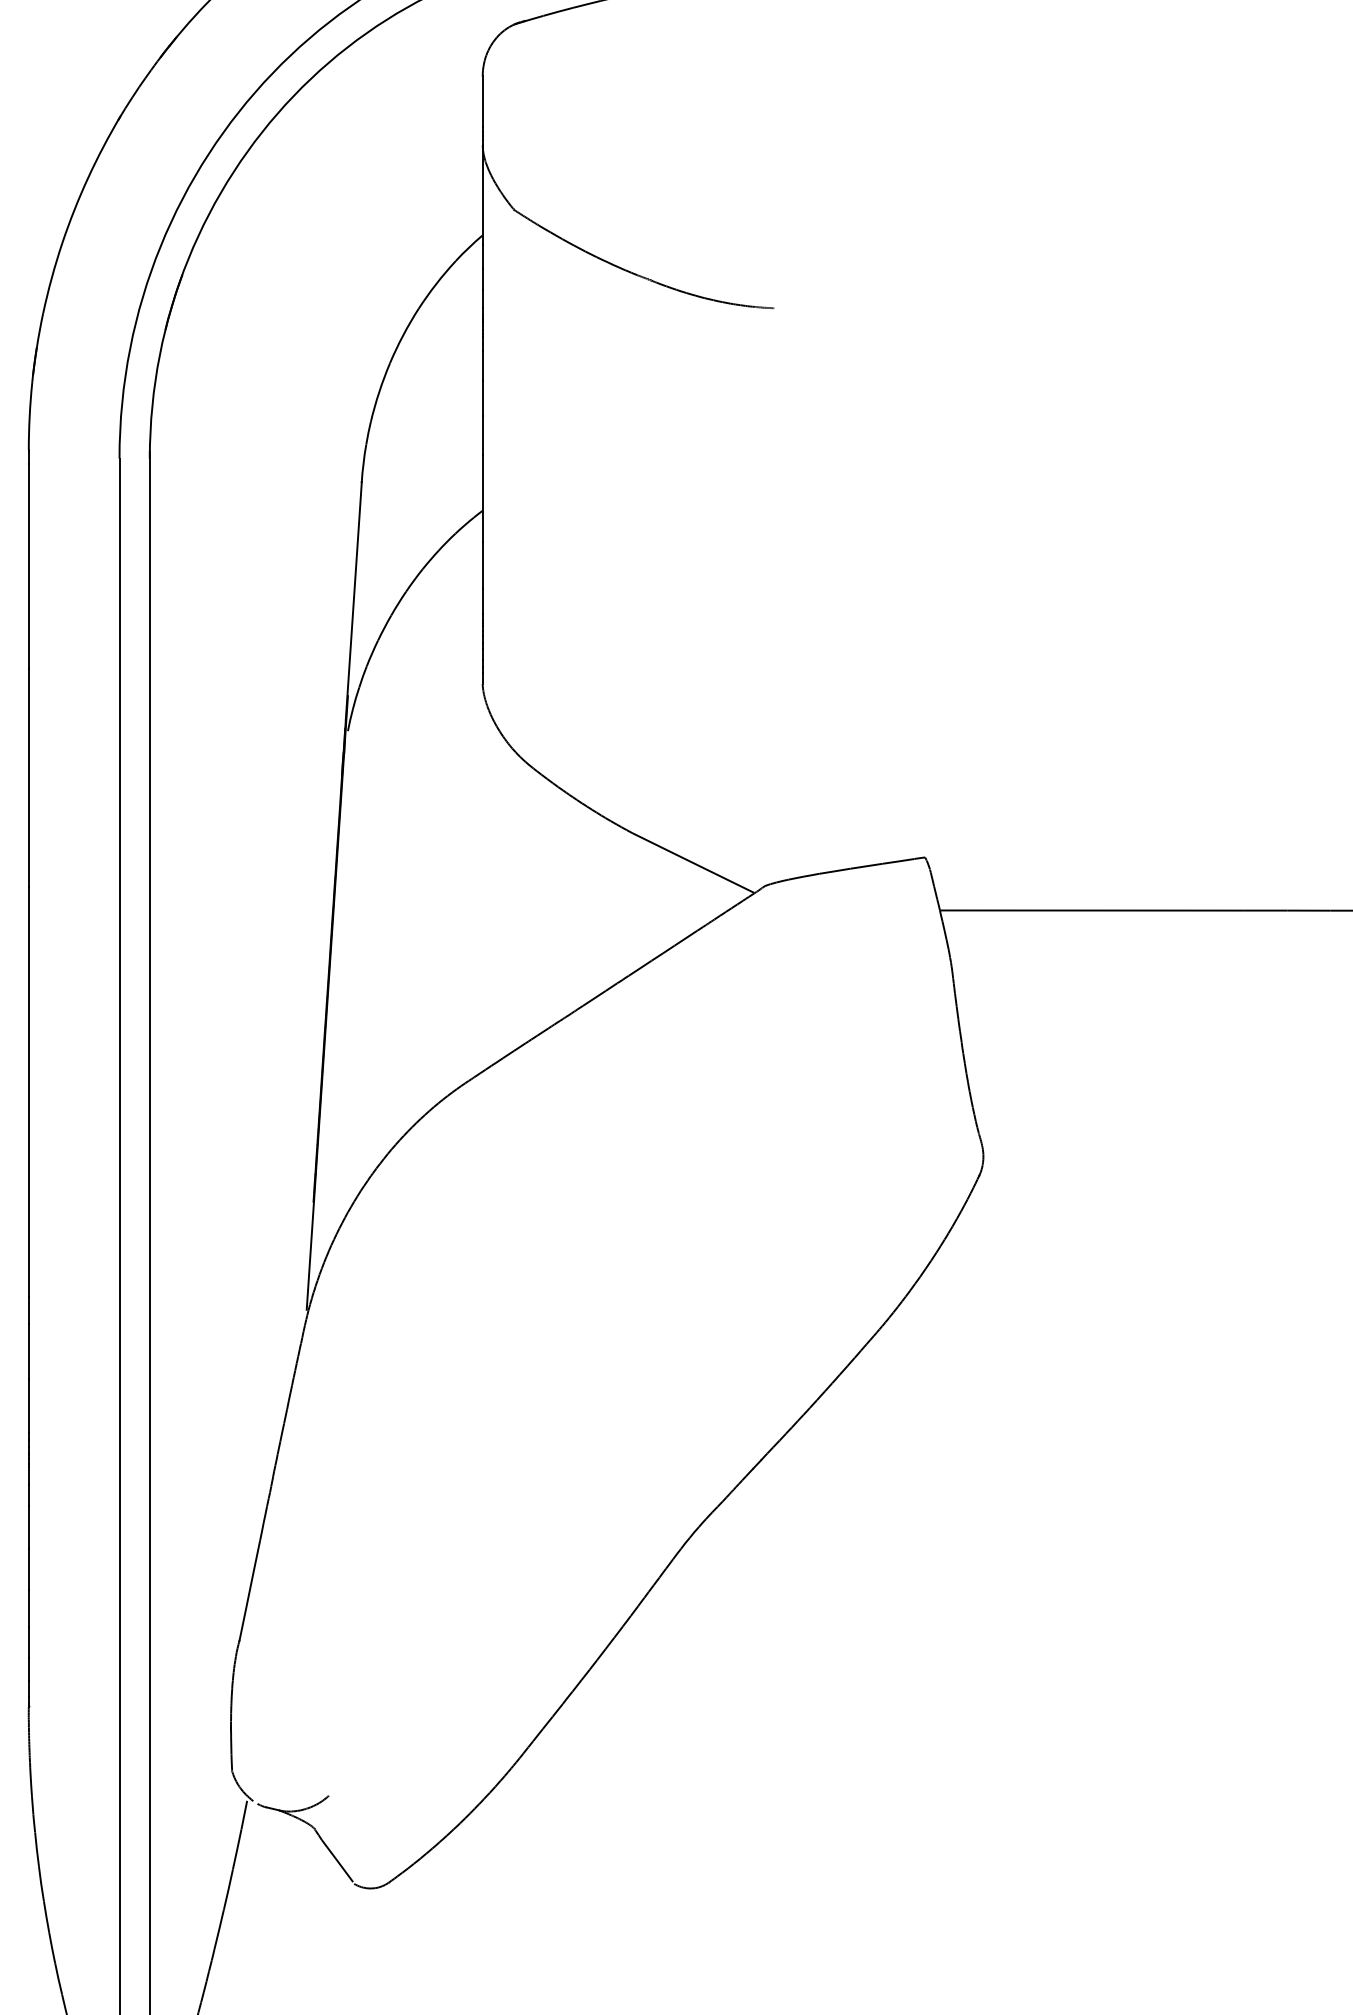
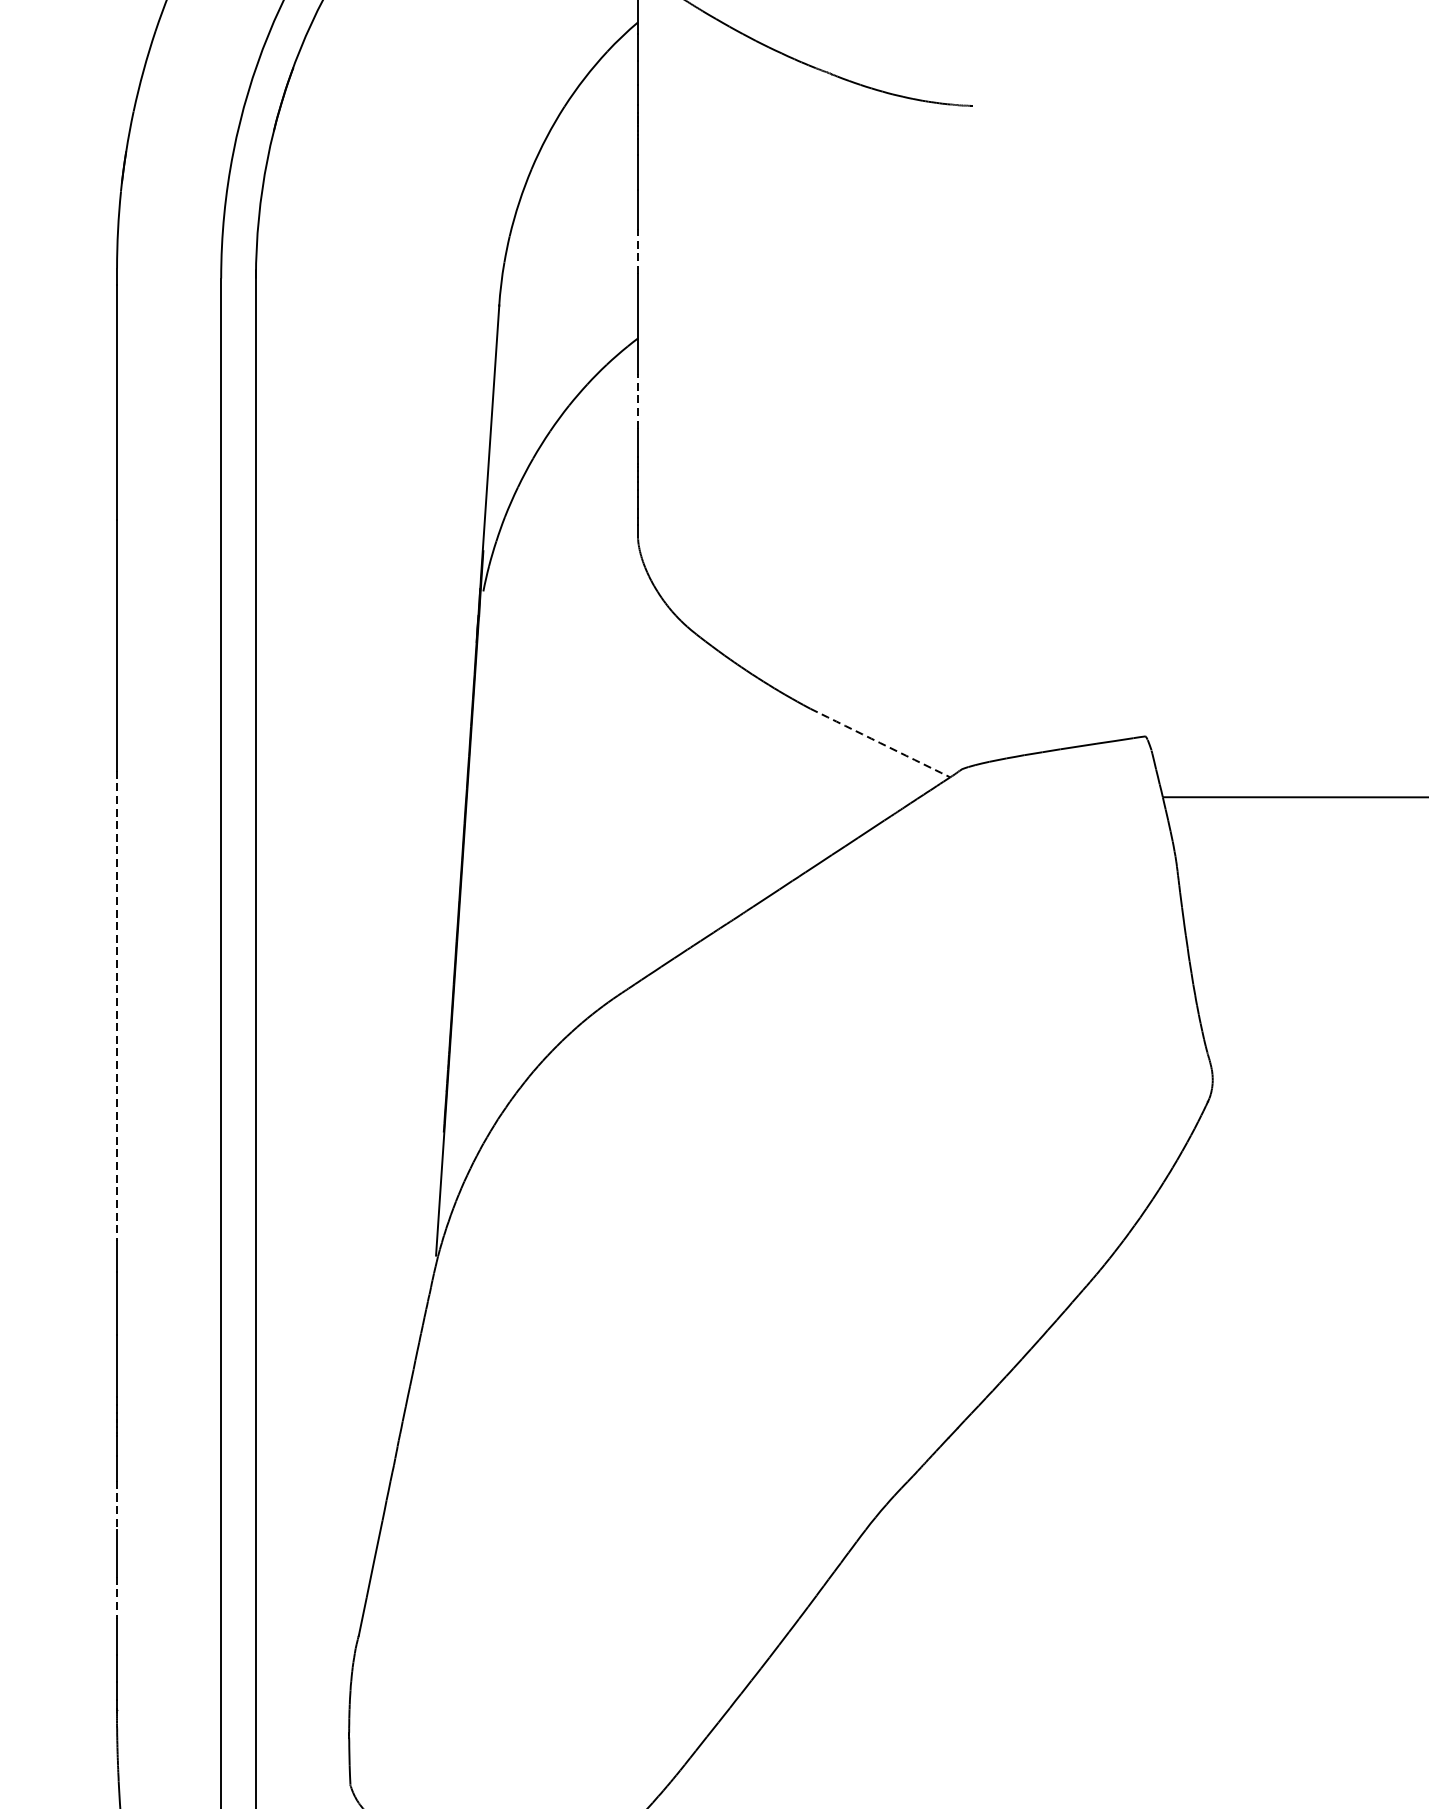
line: (482, 434) -> (637, 250), solid -> dashed
line: (482, 565) -> (637, 401), solid -> dashed
arc: (693, 863) -> (879, 743), solid -> dashed
line: (28, 1092) -> (116, 1006), solid -> dashed
line: (28, 1527) -> (116, 1505), solid -> dashed
line: (28, 1608) -> (116, 1598), solid -> dashed

